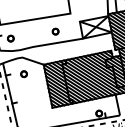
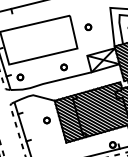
part: (23, 74) -> (46, 120), moved

